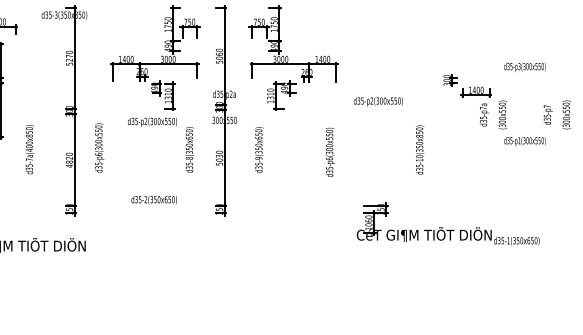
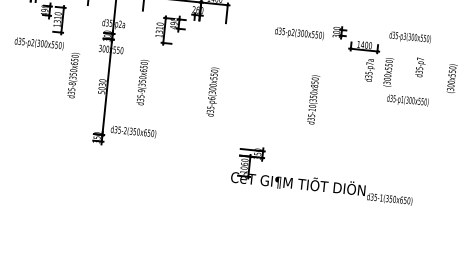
text: (524, 67) -> (409, 37), moved
text: (377, 101) -> (298, 33), moved
text: (547, 114) -> (419, 66), moved
text: (420, 149) -> (314, 99), moved
text: (153, 200) -> (132, 132), moved

